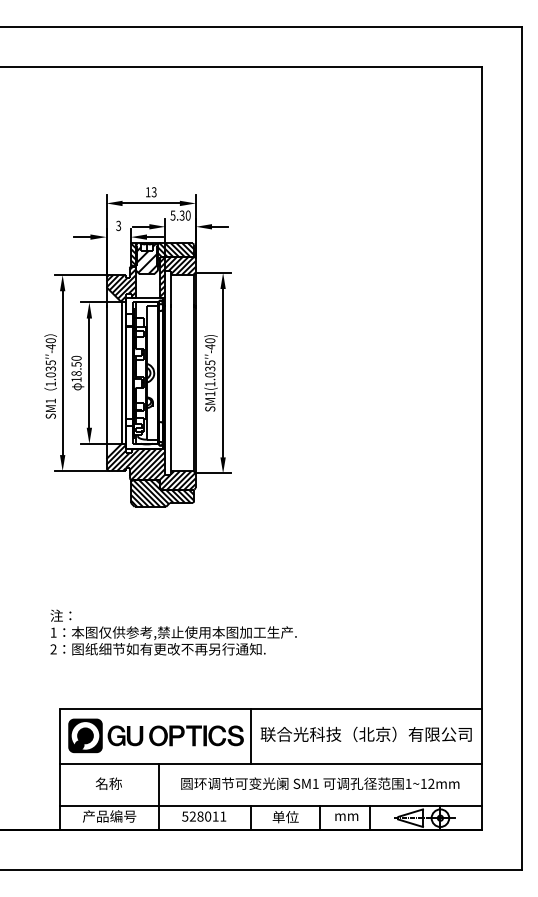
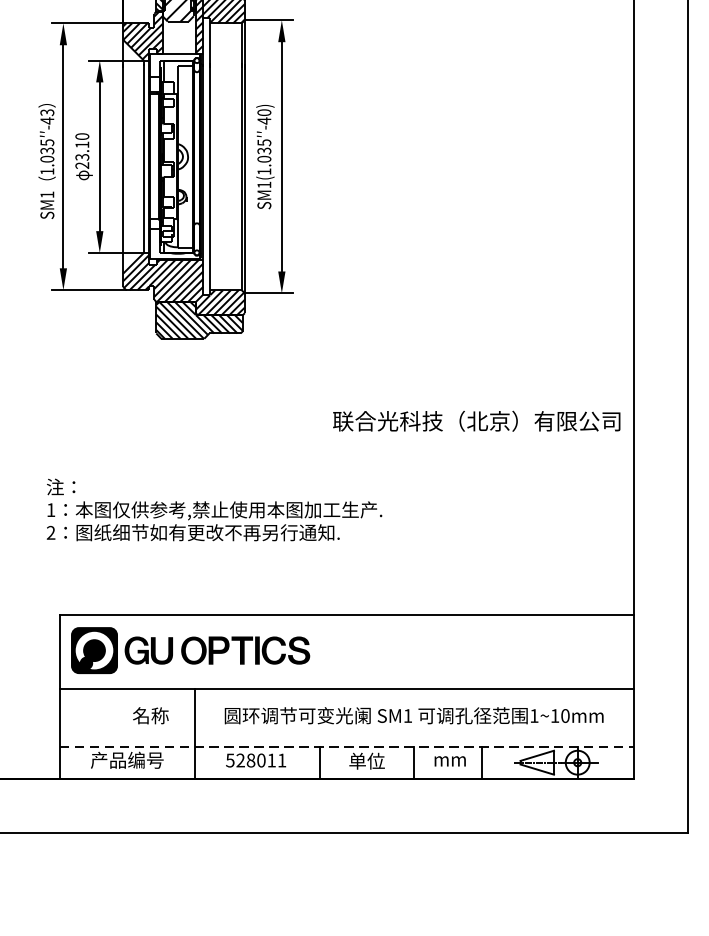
text: (50, 340) -> (46, 112), -40 -> -43
text: (76, 372) -> (82, 155), 18.50 -> 23.10
text: (365, 733) -> (475, 420), moved
line: (251, 736) -> (320, 651), removed
text: (108, 783) -> (150, 715), moved
text: (431, 783) -> (565, 715), 1~12mm -> 1~10mm
line: (270, 806) -> (346, 746), solid -> dashed

